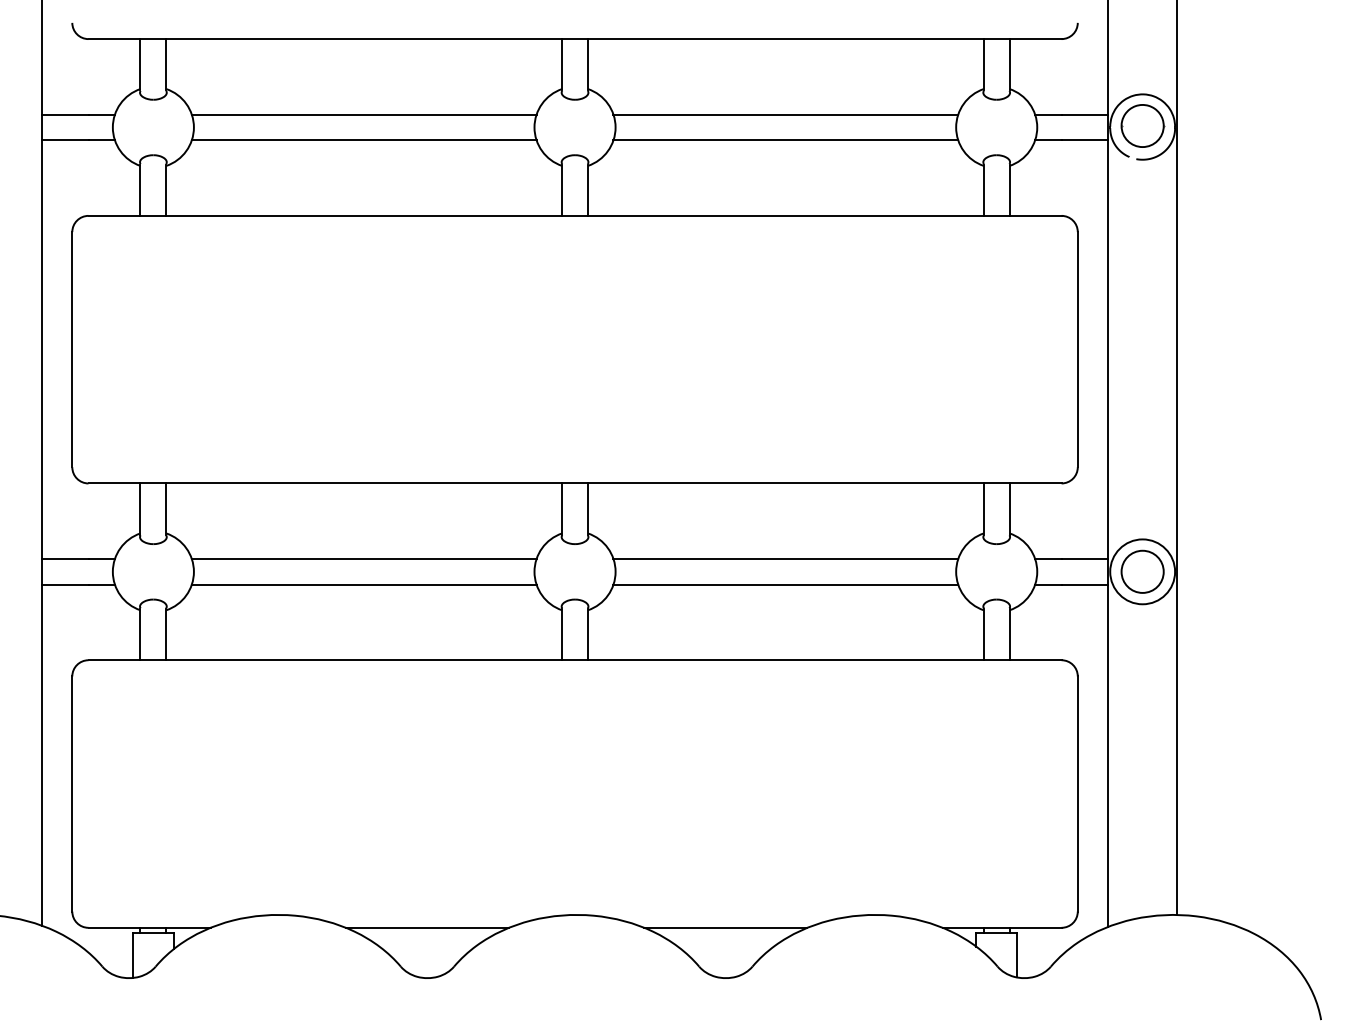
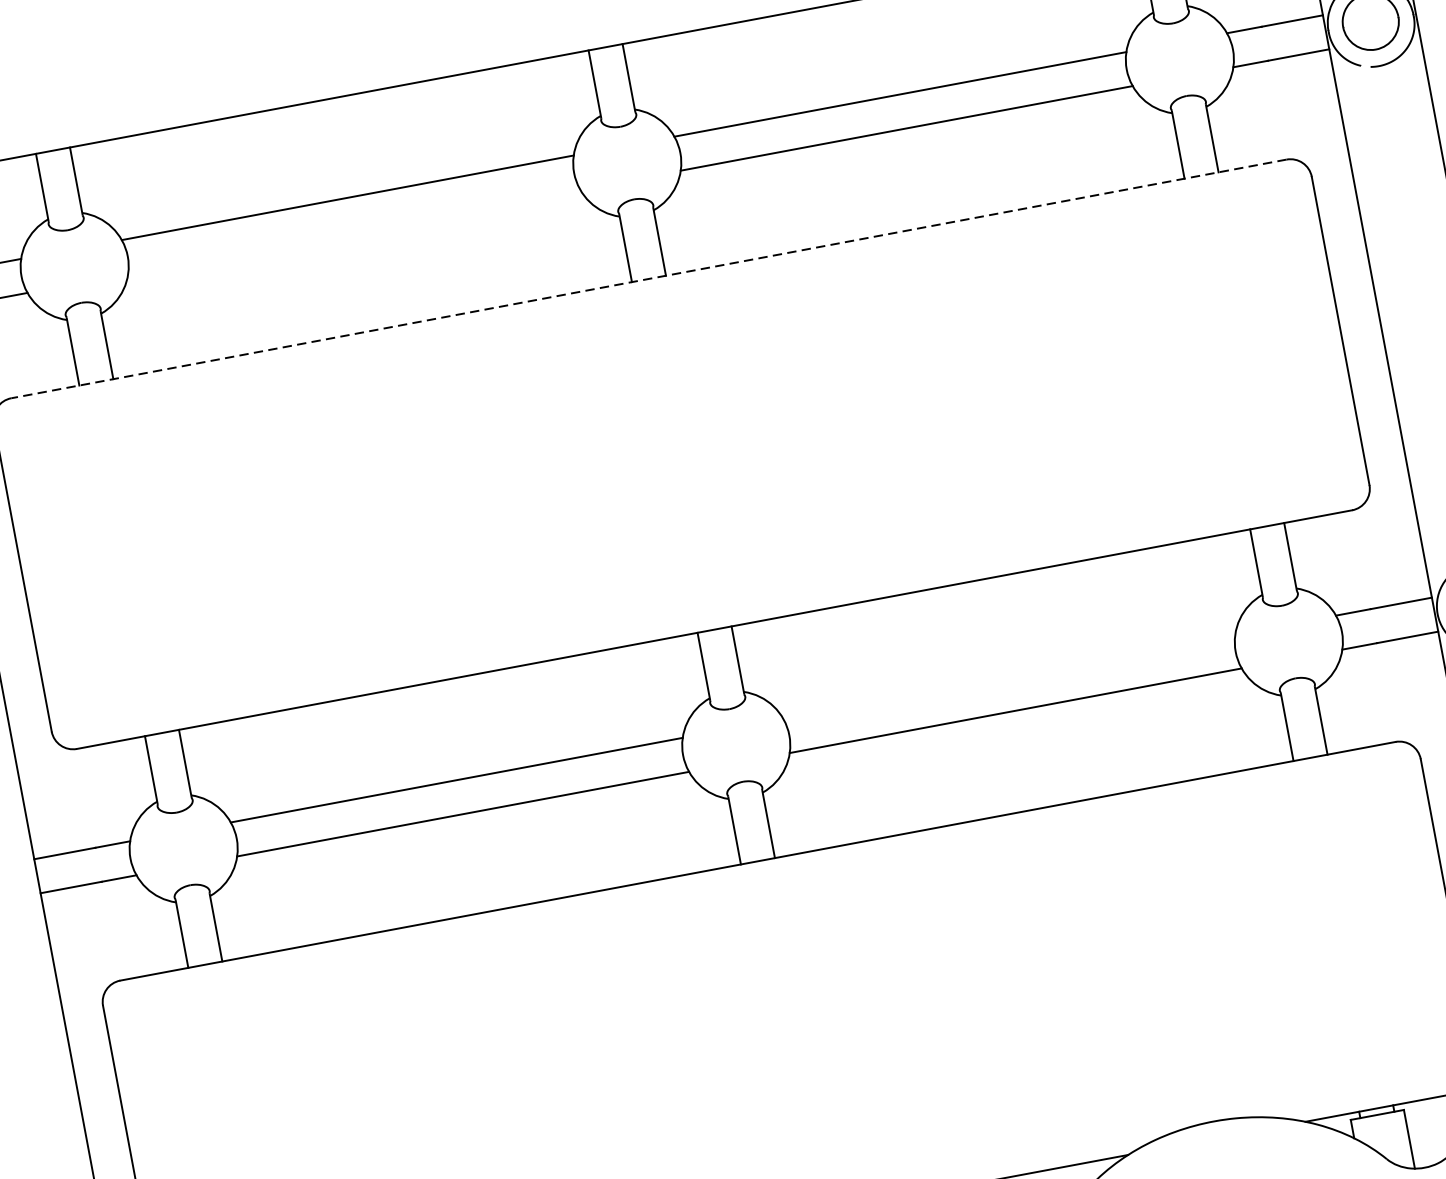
line: (363, 140) -> (353, 232), removed
line: (575, 215) -> (649, 278), solid -> dashed
line: (785, 558) -> (1008, 676), removed

